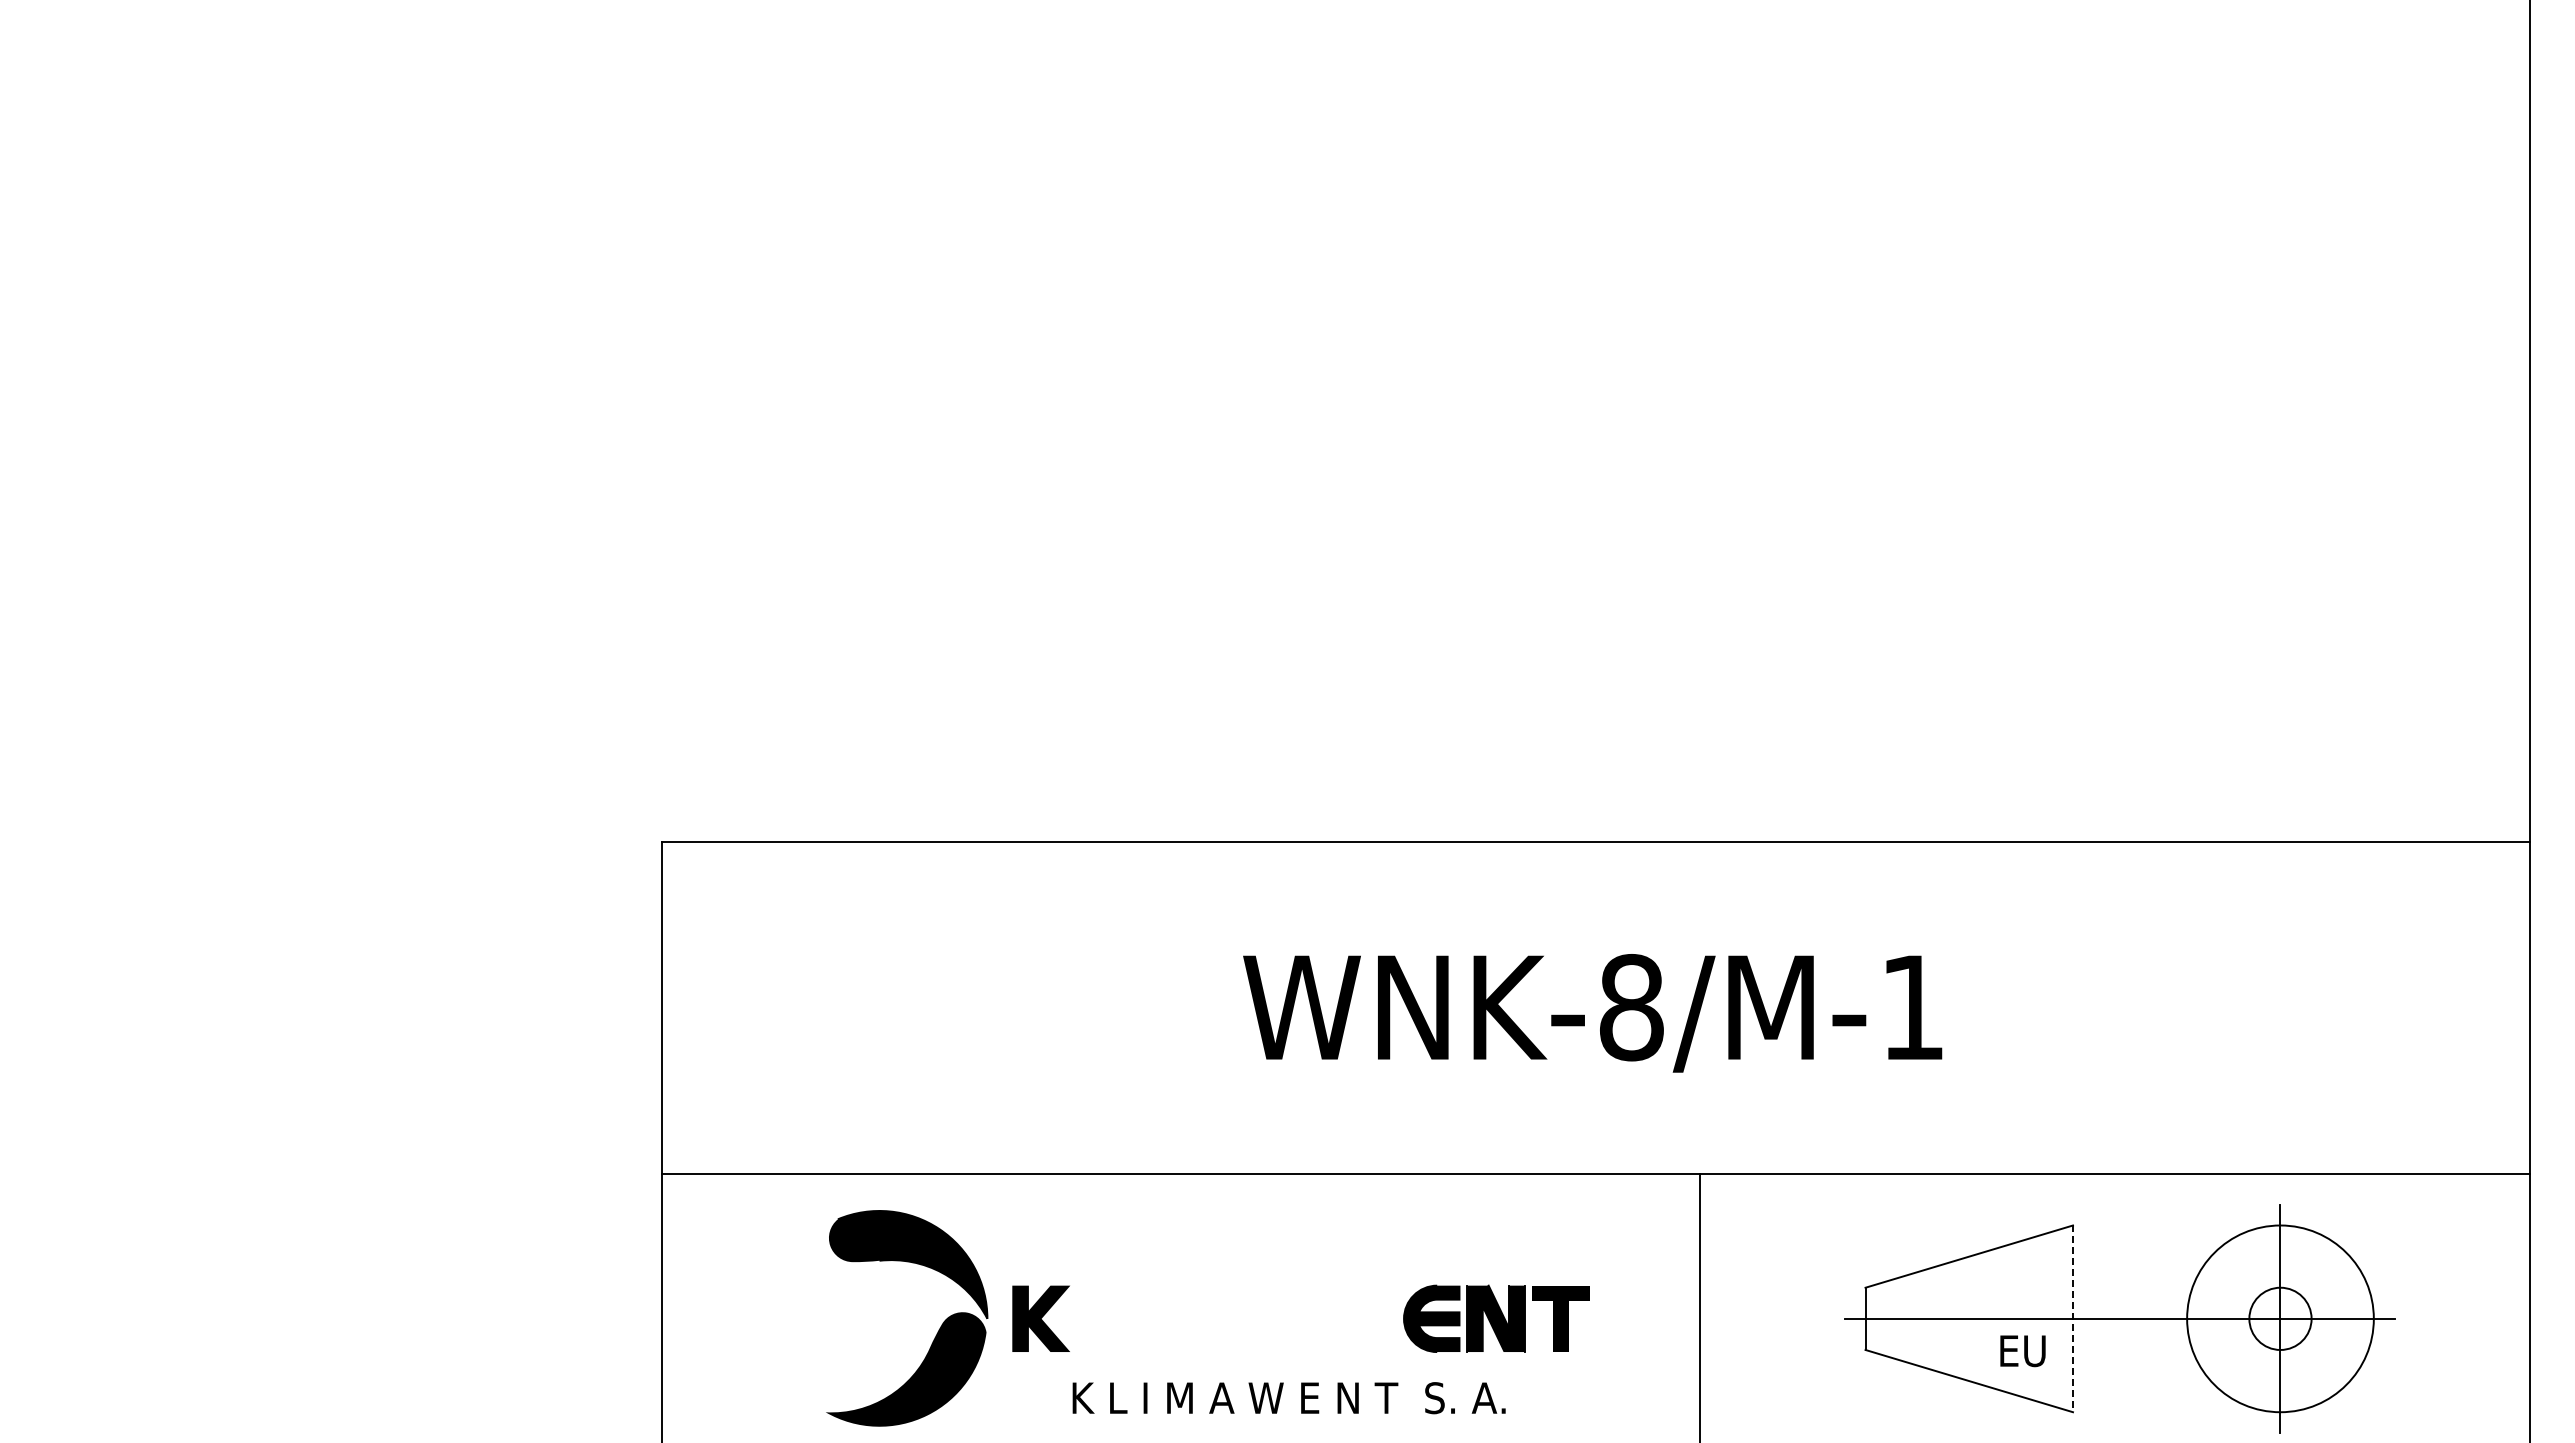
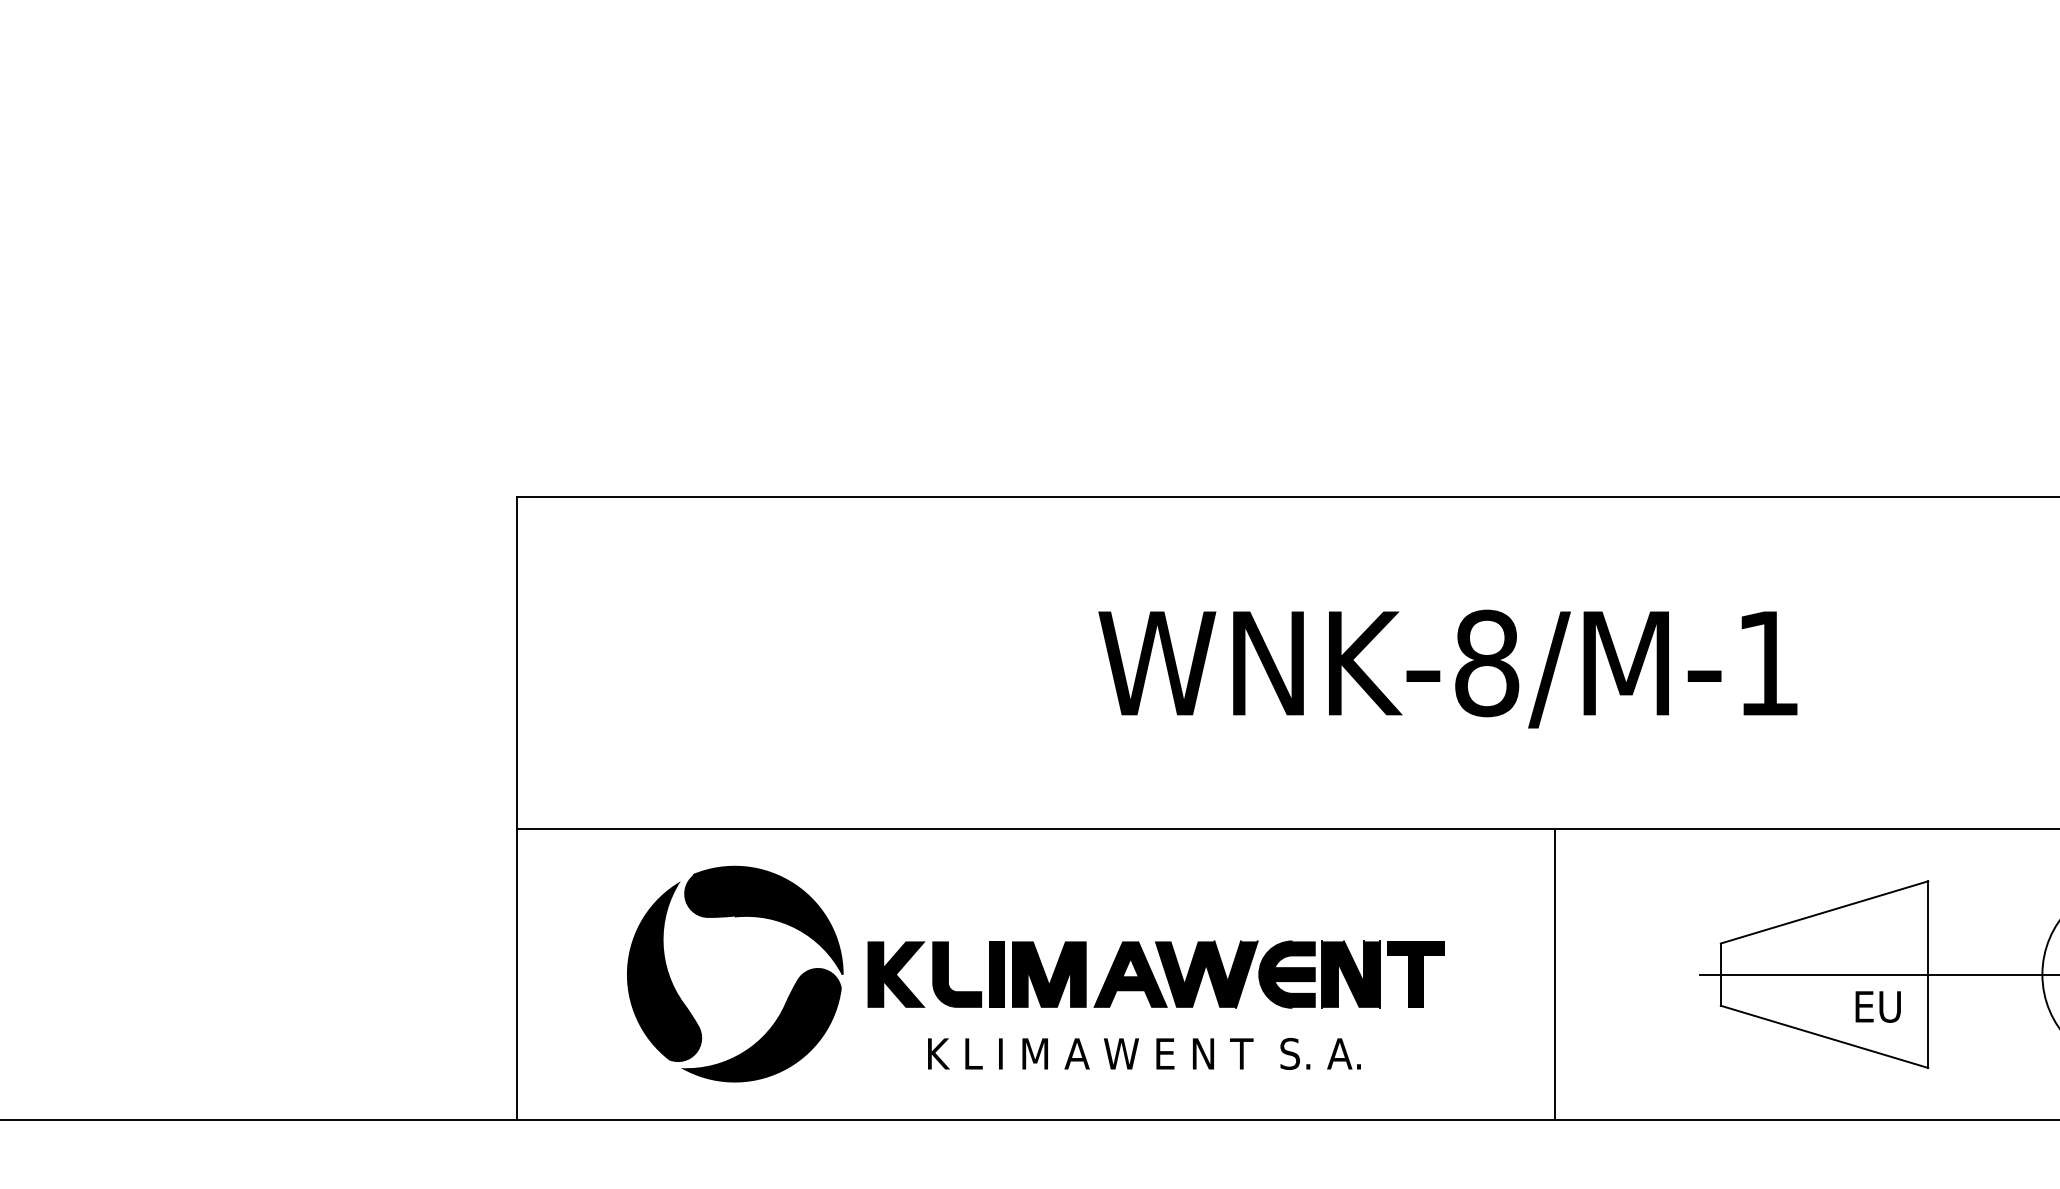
fill: (808, 1315) -> (663, 971), added
part: (1231, 1318) -> (1086, 974), added
line: (2073, 1319) -> (1928, 975), dashed -> solid

